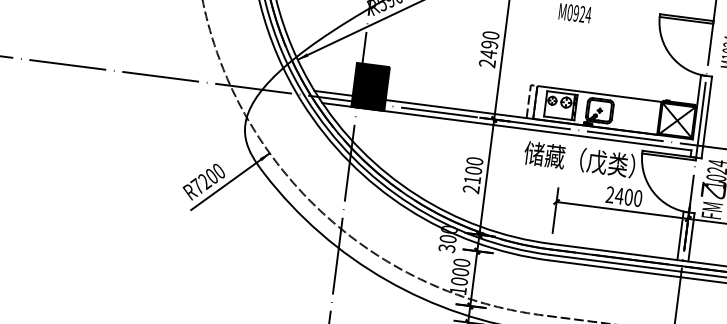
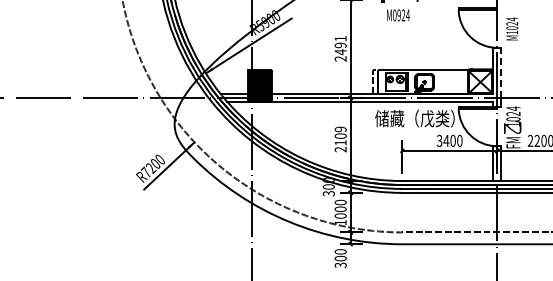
text: (490, 35) -> (340, 38), 2490 -> 2491
line: (708, 110) -> (501, 72), solid -> dashed
text: (474, 161) -> (340, 129), 2100 -> 2109
text: (609, 194) -> (439, 140), 2400 -> 3400

